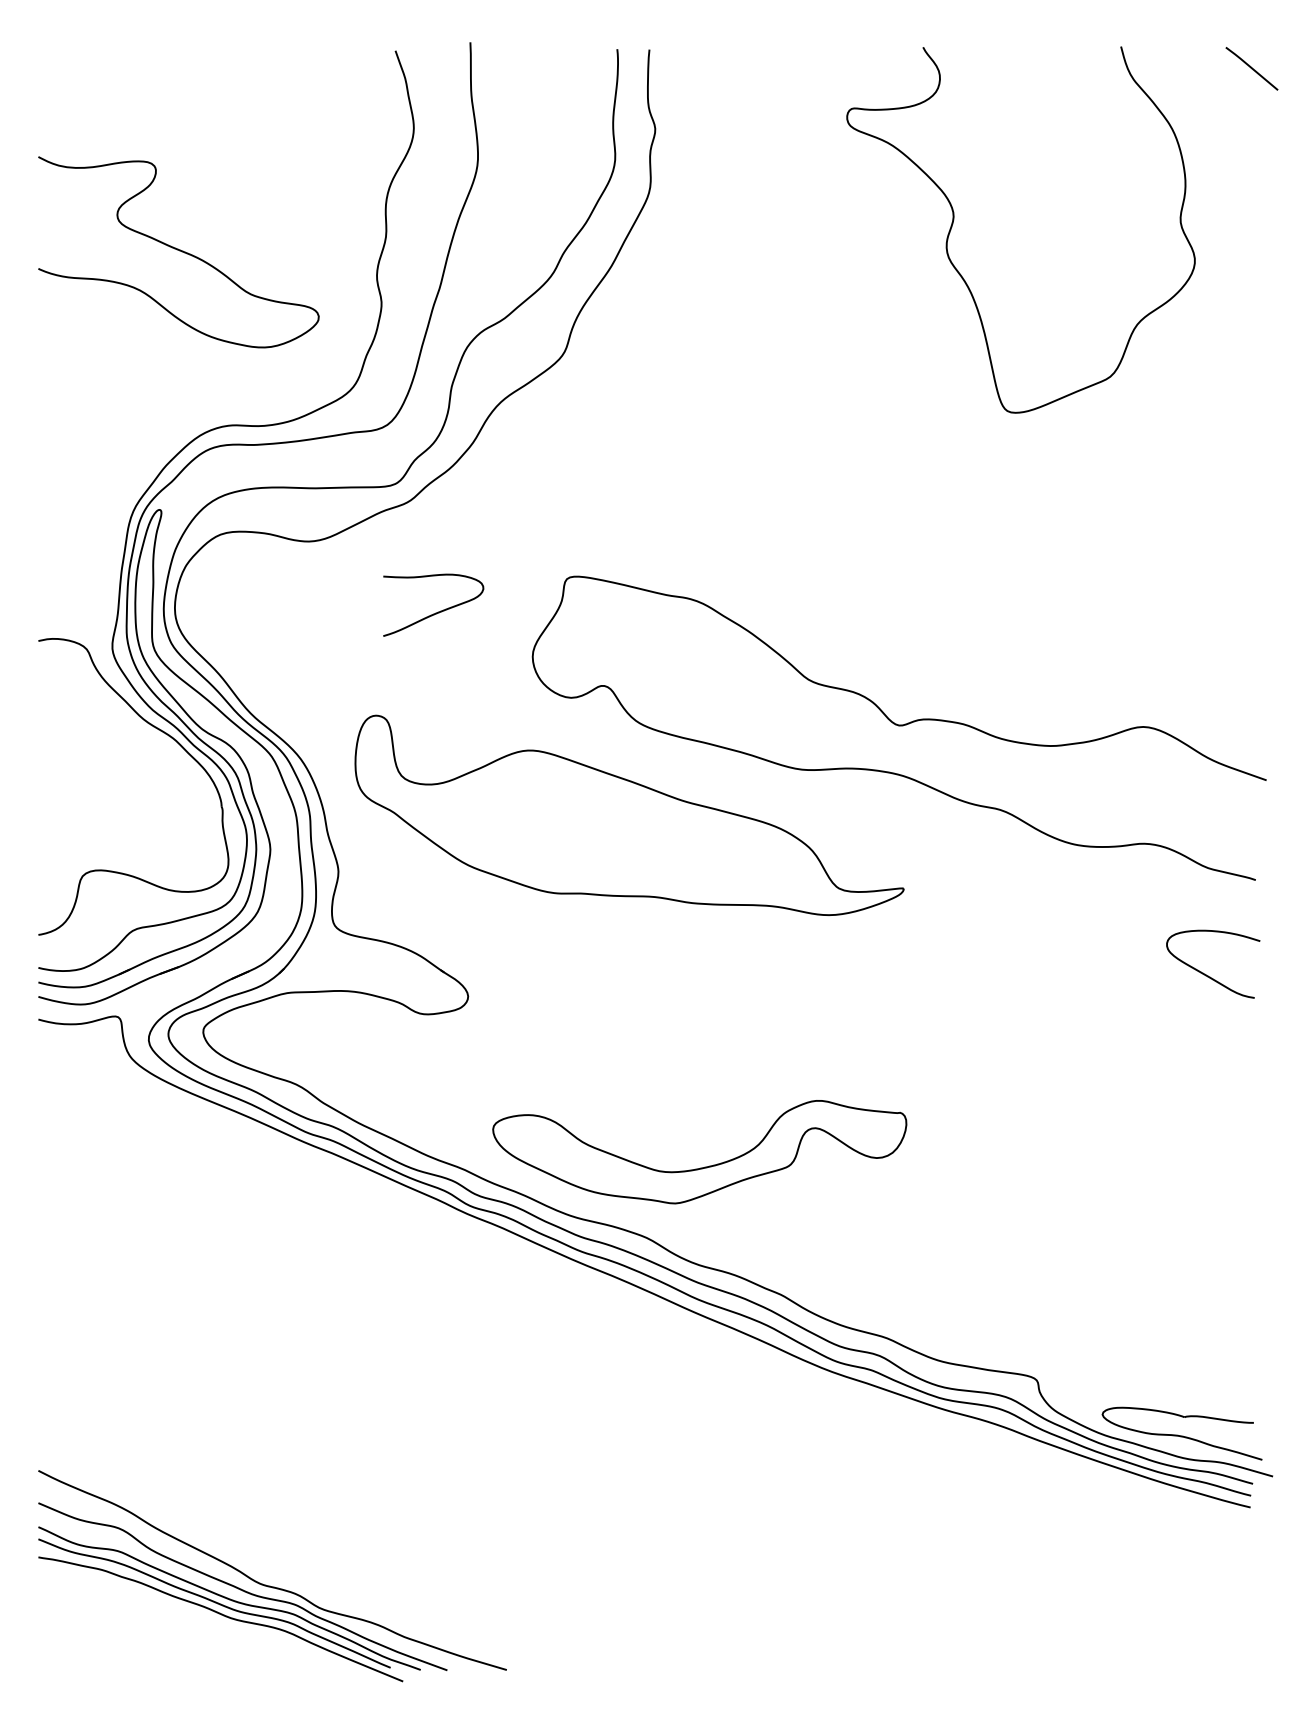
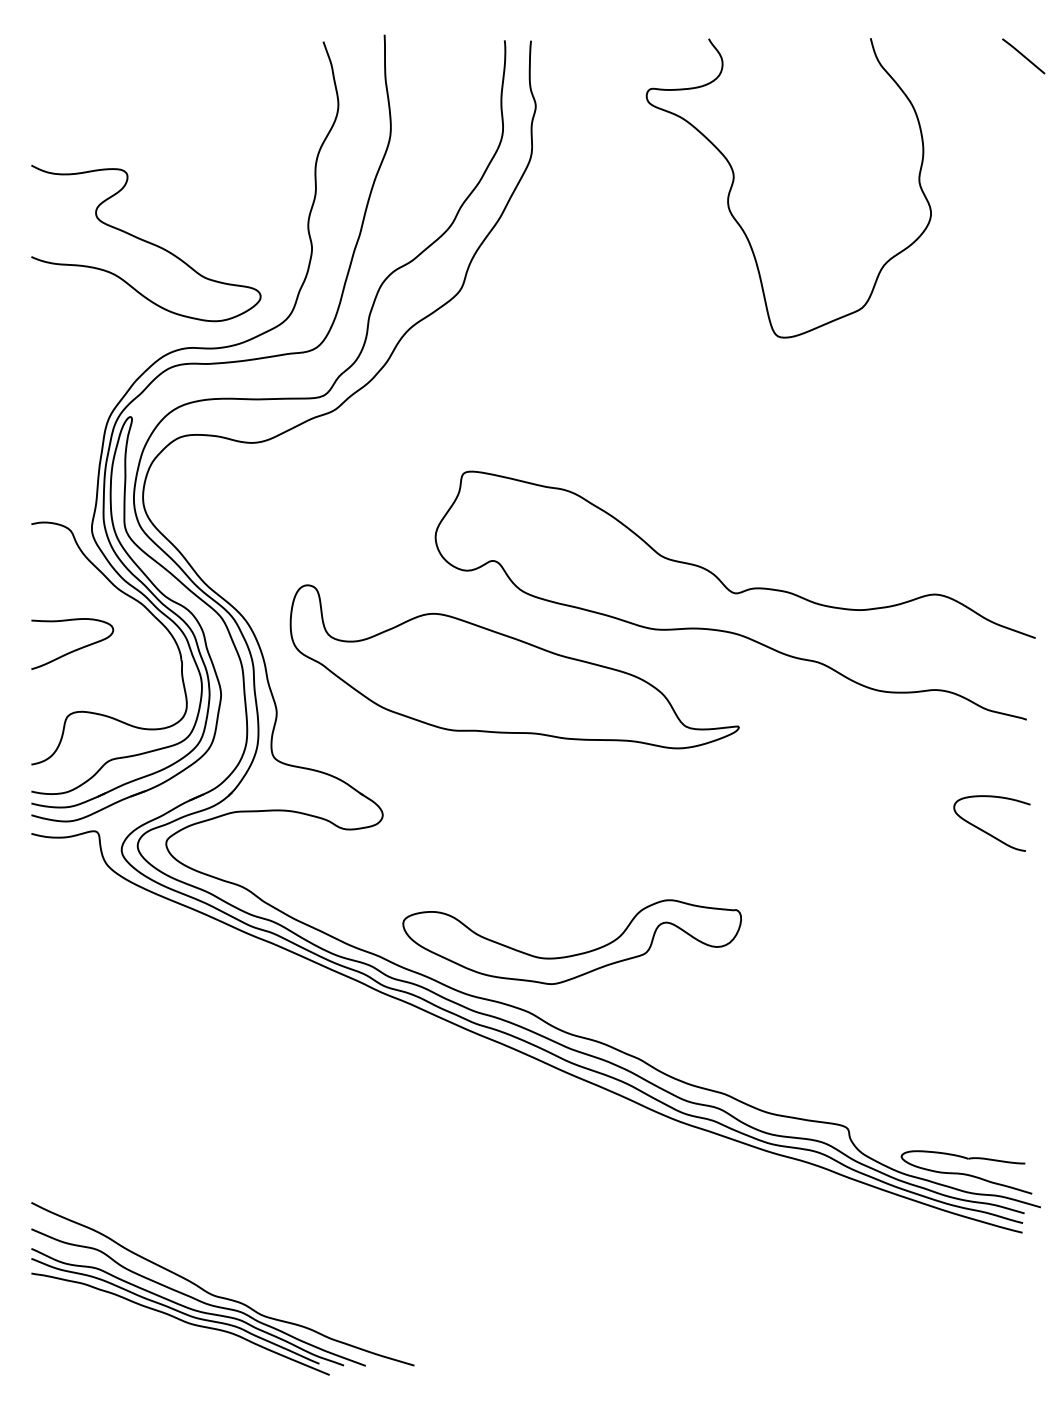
curve: (954, 221) -> (734, 181), moved
curve: (179, 251) -> (146, 242), moved
curve: (435, 611) -> (74, 649), moved
curve: (1206, 973) -> (986, 831), moved

